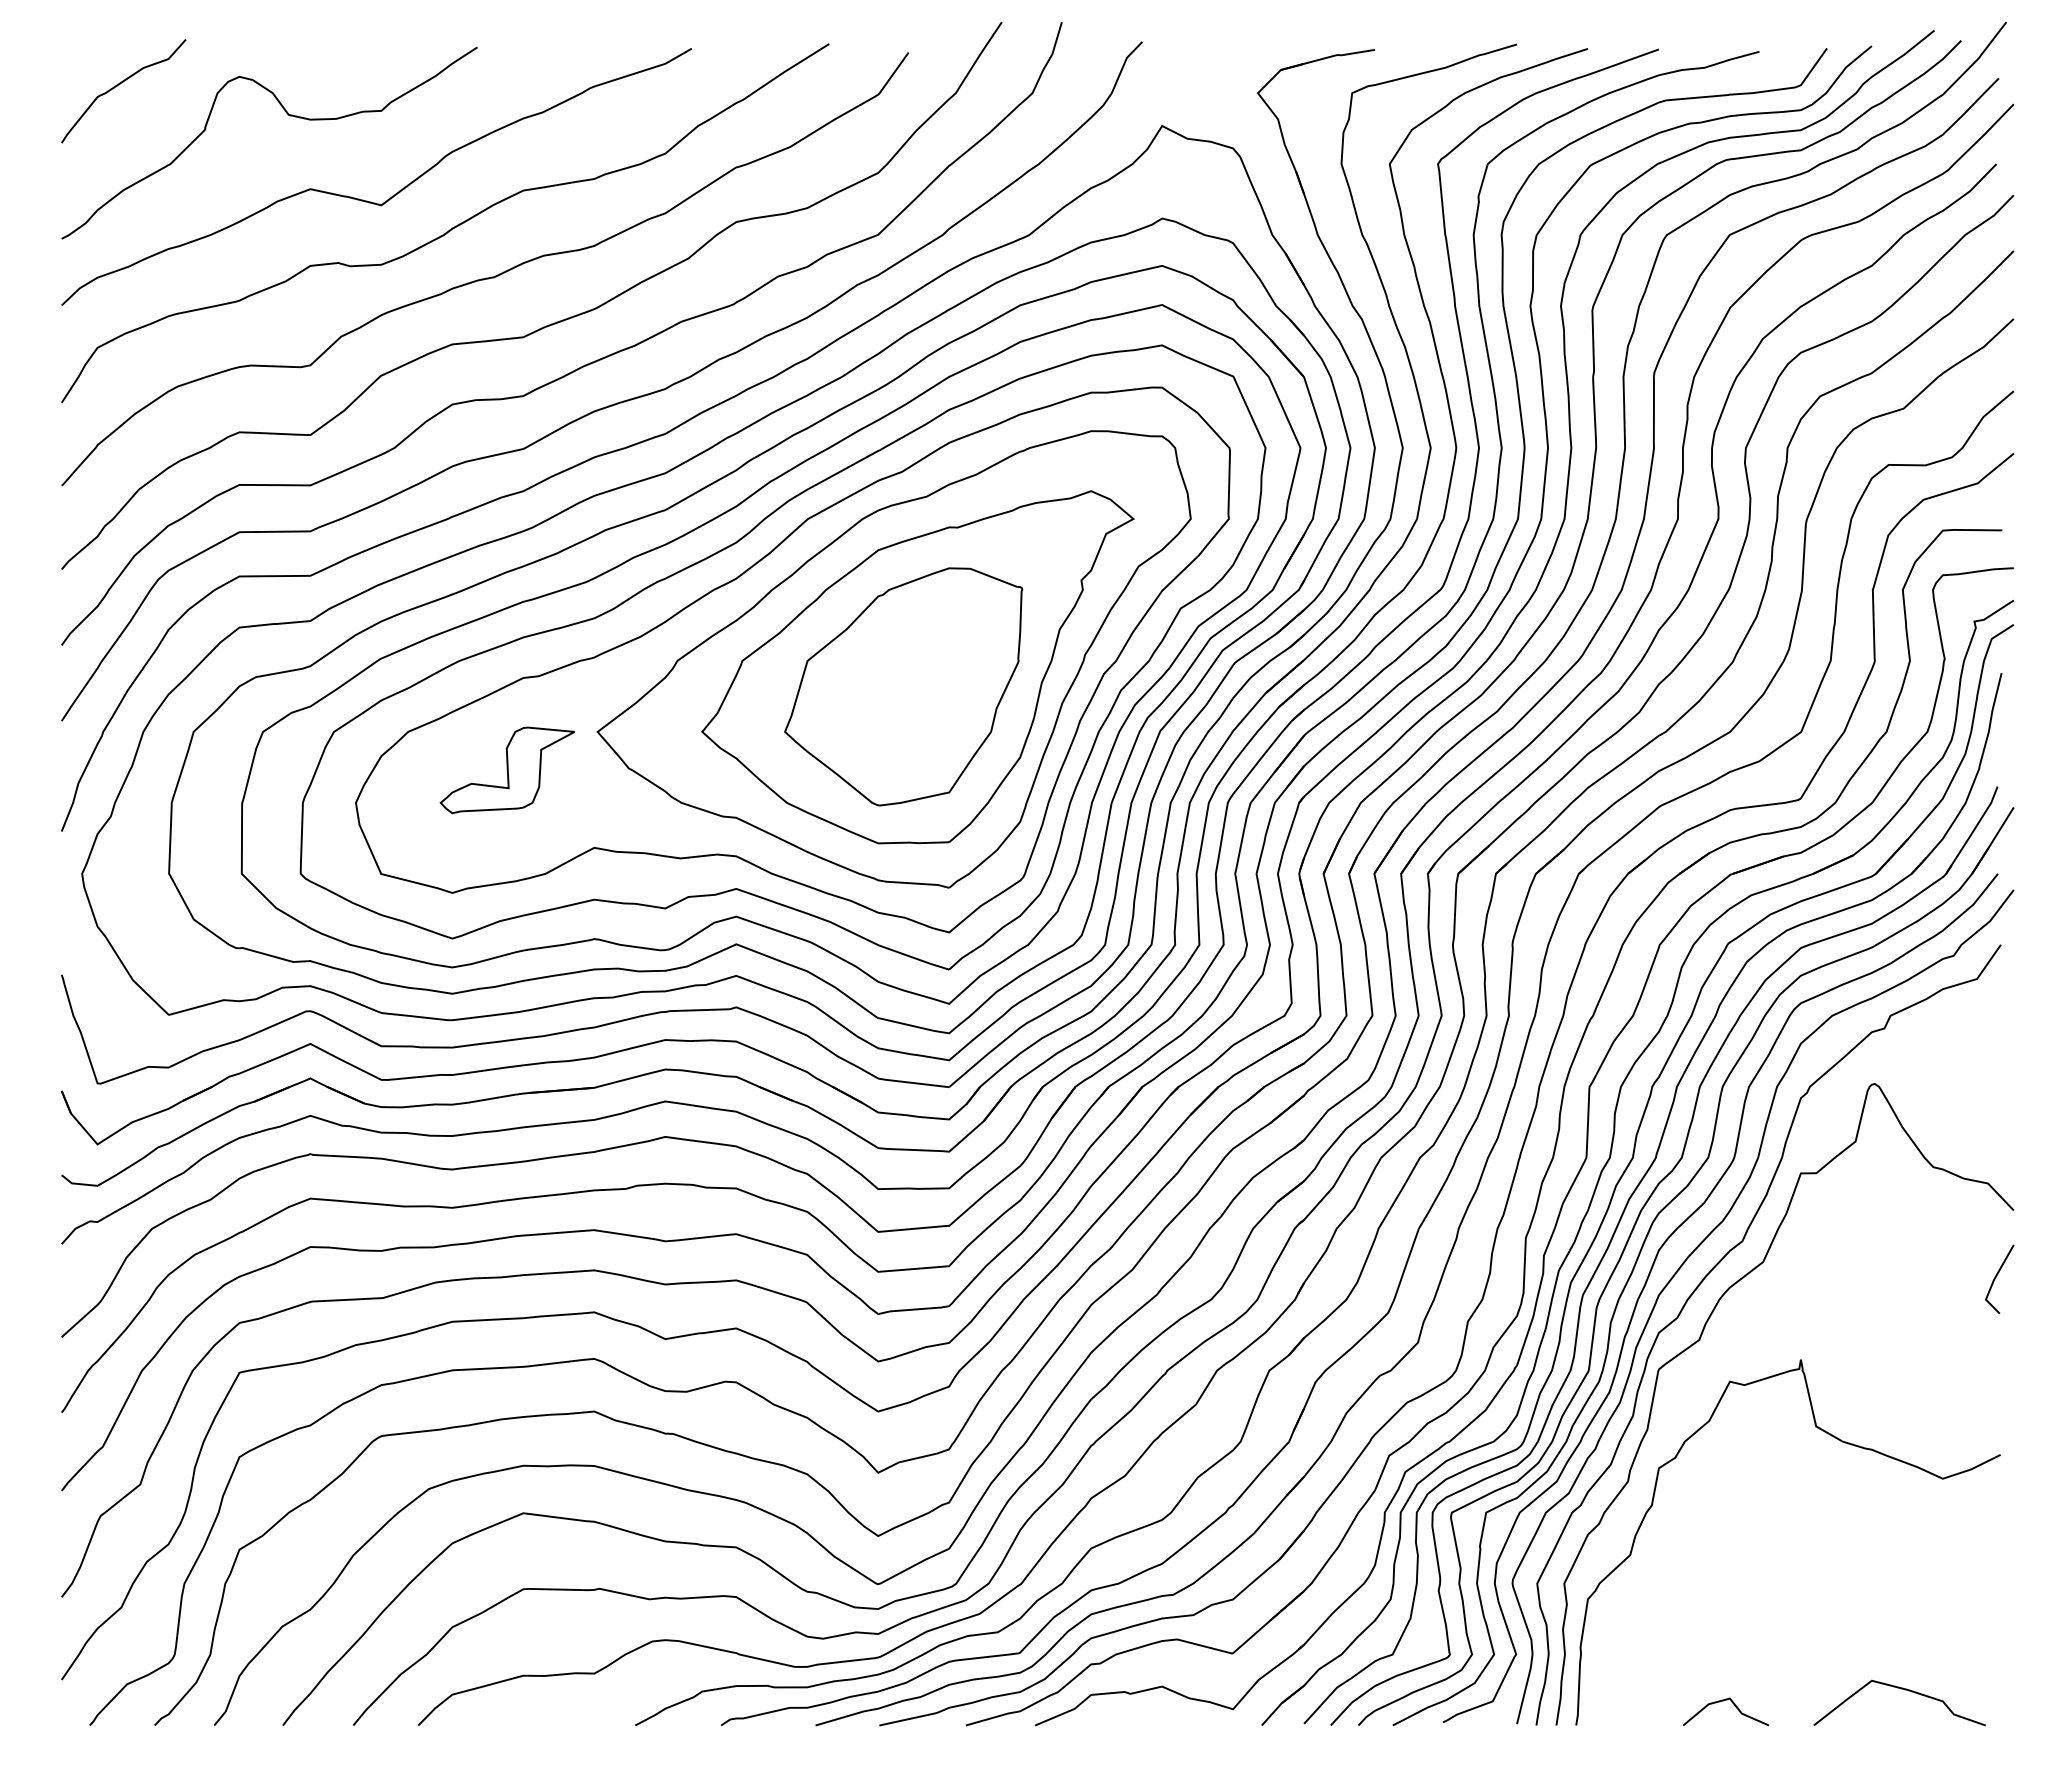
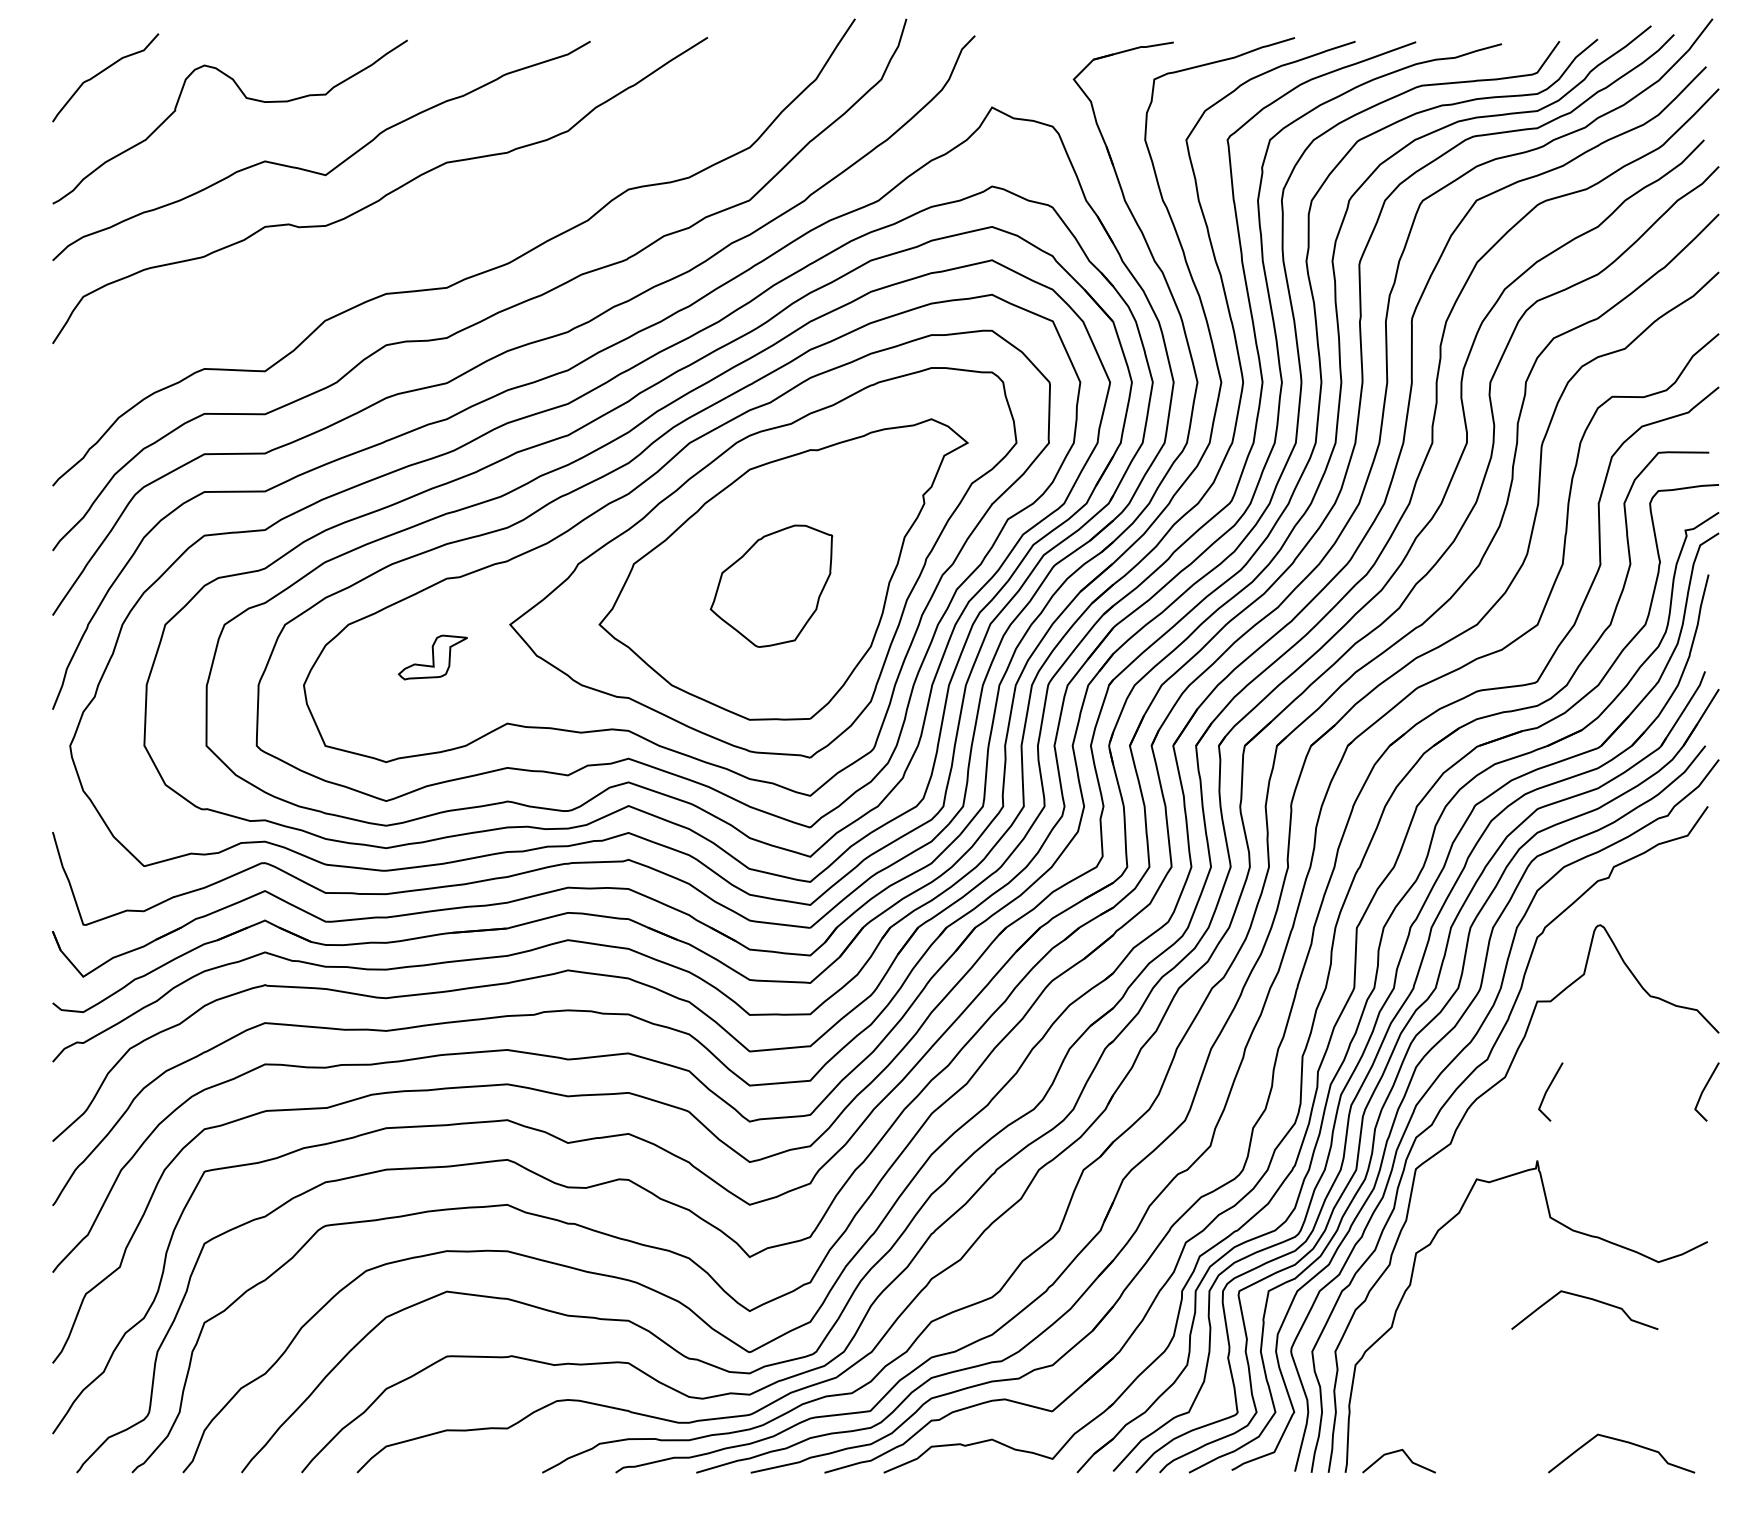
curve: (486, 277) -> (415, 236), removed
part: (903, 686) -> (771, 585), size x0.6
part: (506, 770) -> (432, 657), size x0.6
line: (1813, 1277) -> (1548, 1090), added
curve: (1858, 1521) -> (1586, 1298), added
line: (1735, 1707) -> (1407, 1457), moved

